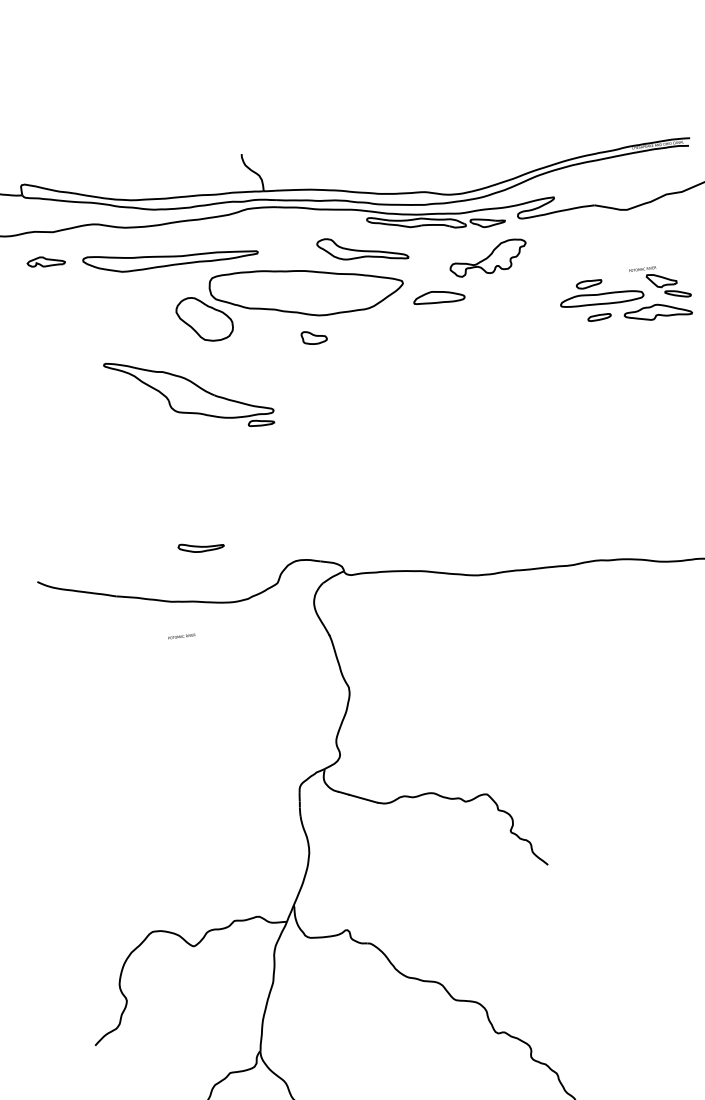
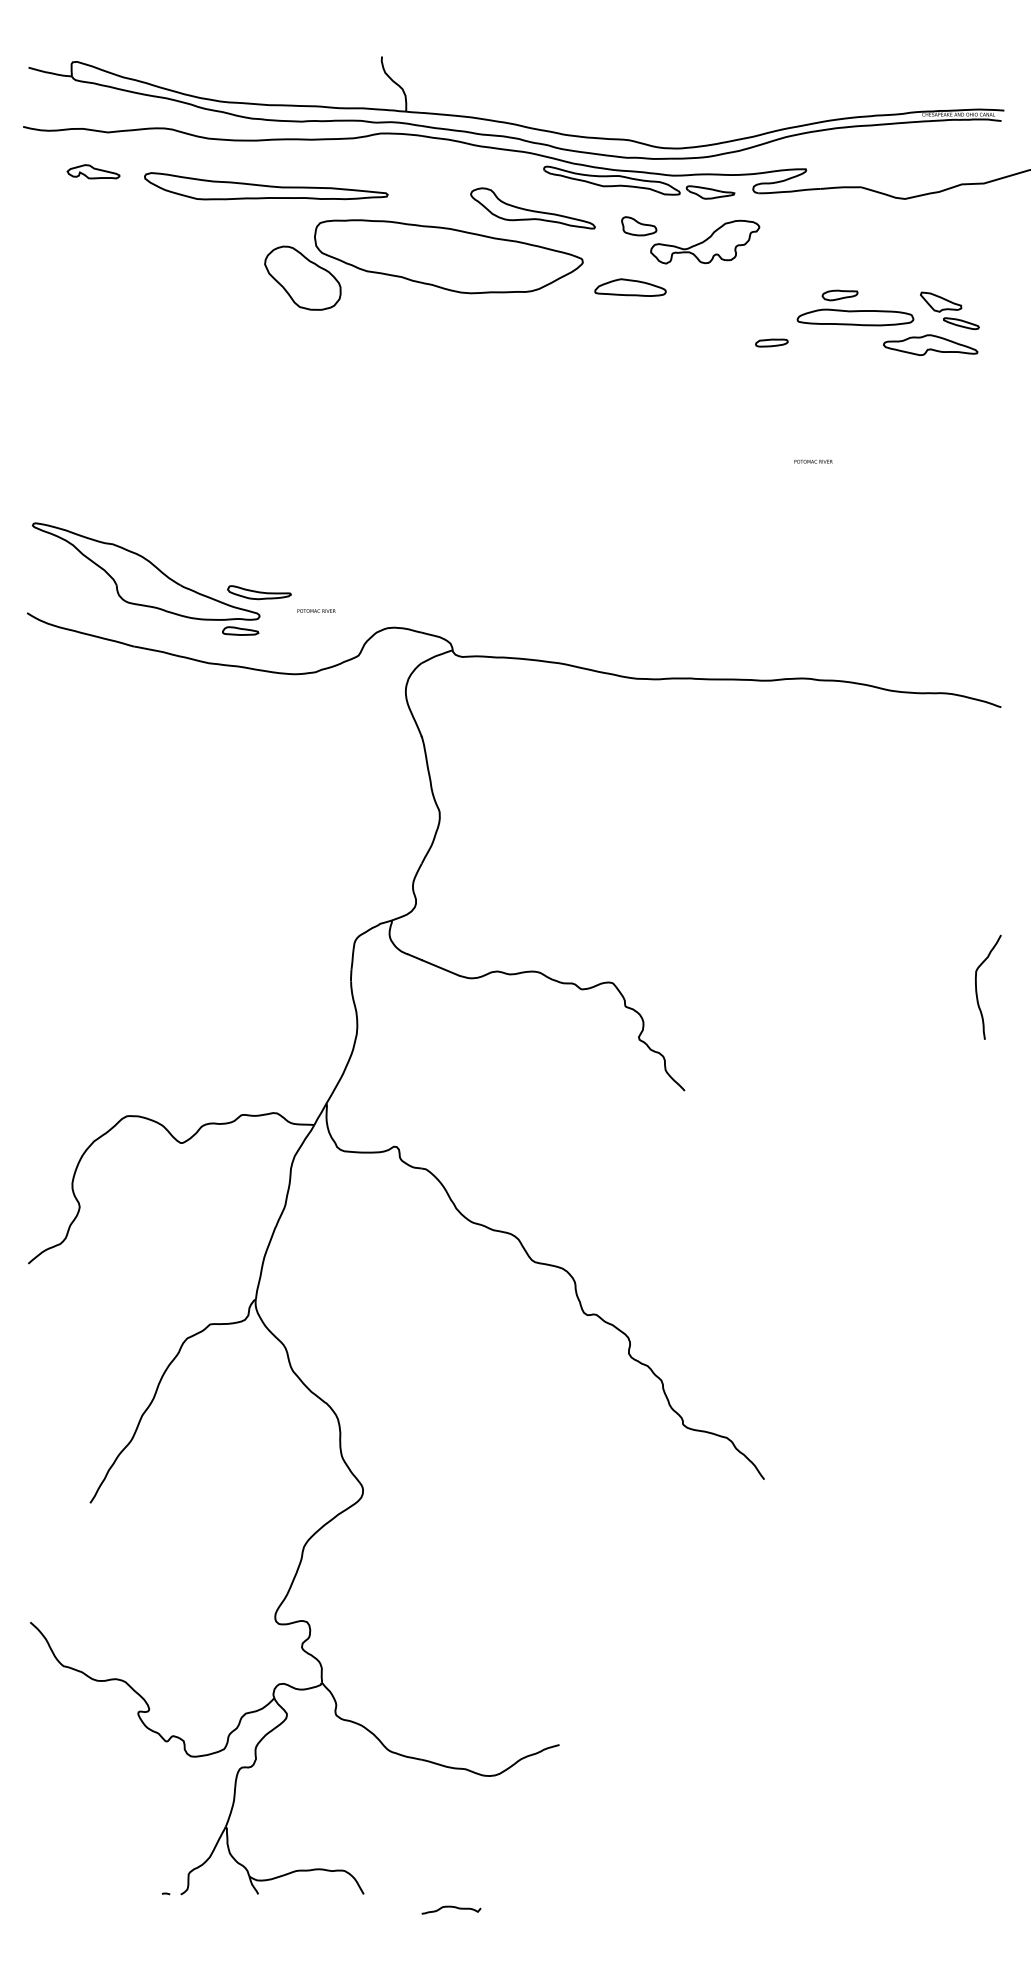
text: (642, 269) -> (813, 461), moved
part: (599, 317) -> (771, 342), moved
part: (314, 337) -> (639, 226), moved
part: (188, 393) -> (145, 578), moved
text: (181, 636) -> (316, 610), moved

